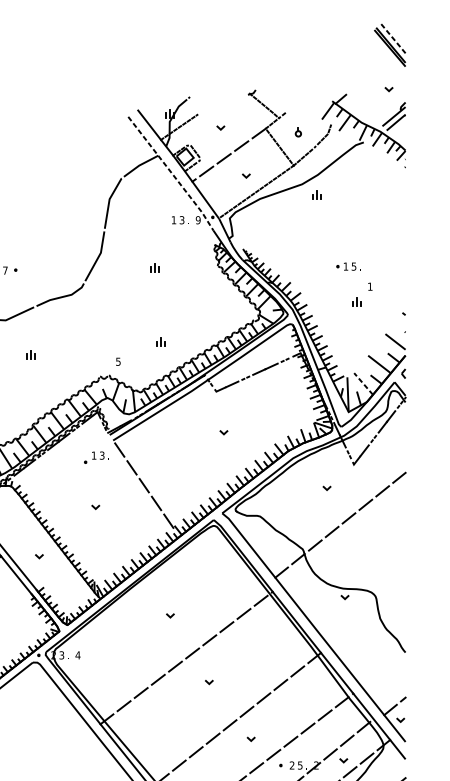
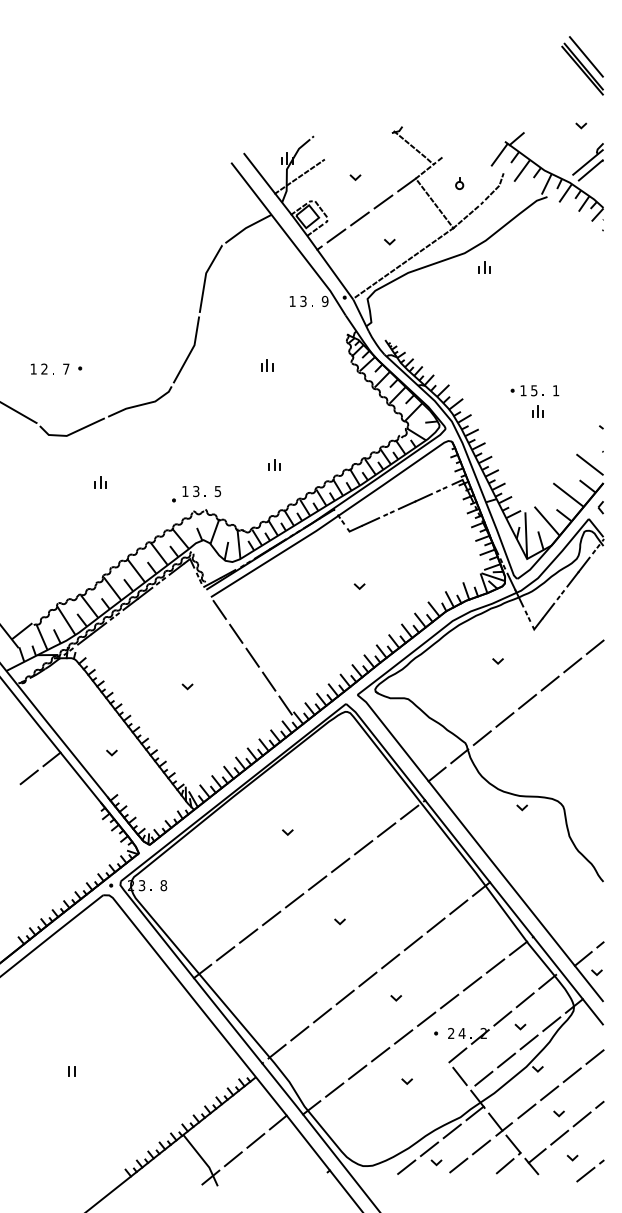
line: (392, 37) -> (586, 56), dashed -> solid
line: (172, 174) -> (290, 239), dashed -> solid
part: (348, 266) -> (526, 390), moved
line: (363, 383) -> (546, 520), dashed -> solid
part: (96, 457) -> (188, 494), moved
text: (77, 655) -> (163, 885), 4 -> 8
text: (299, 765) -> (461, 1033), 5 -> 4

